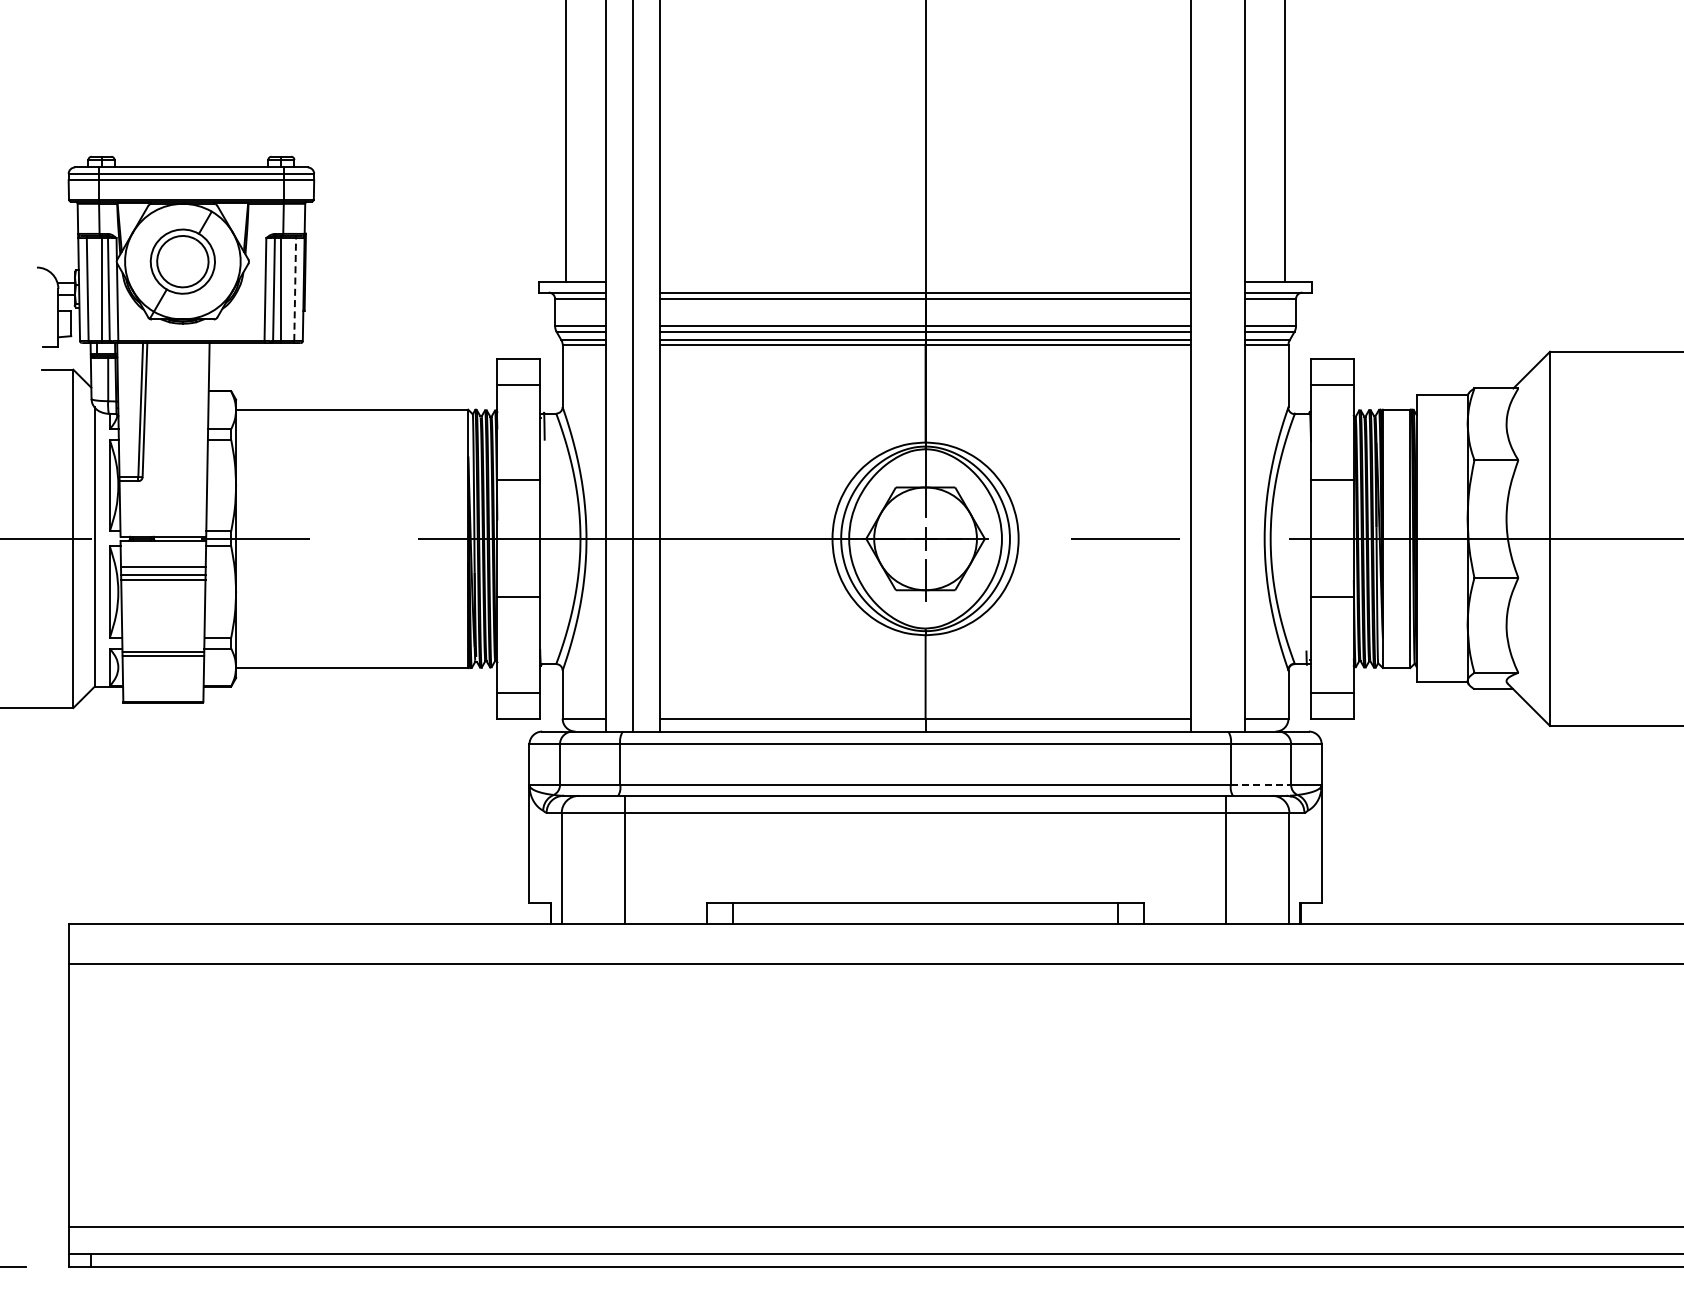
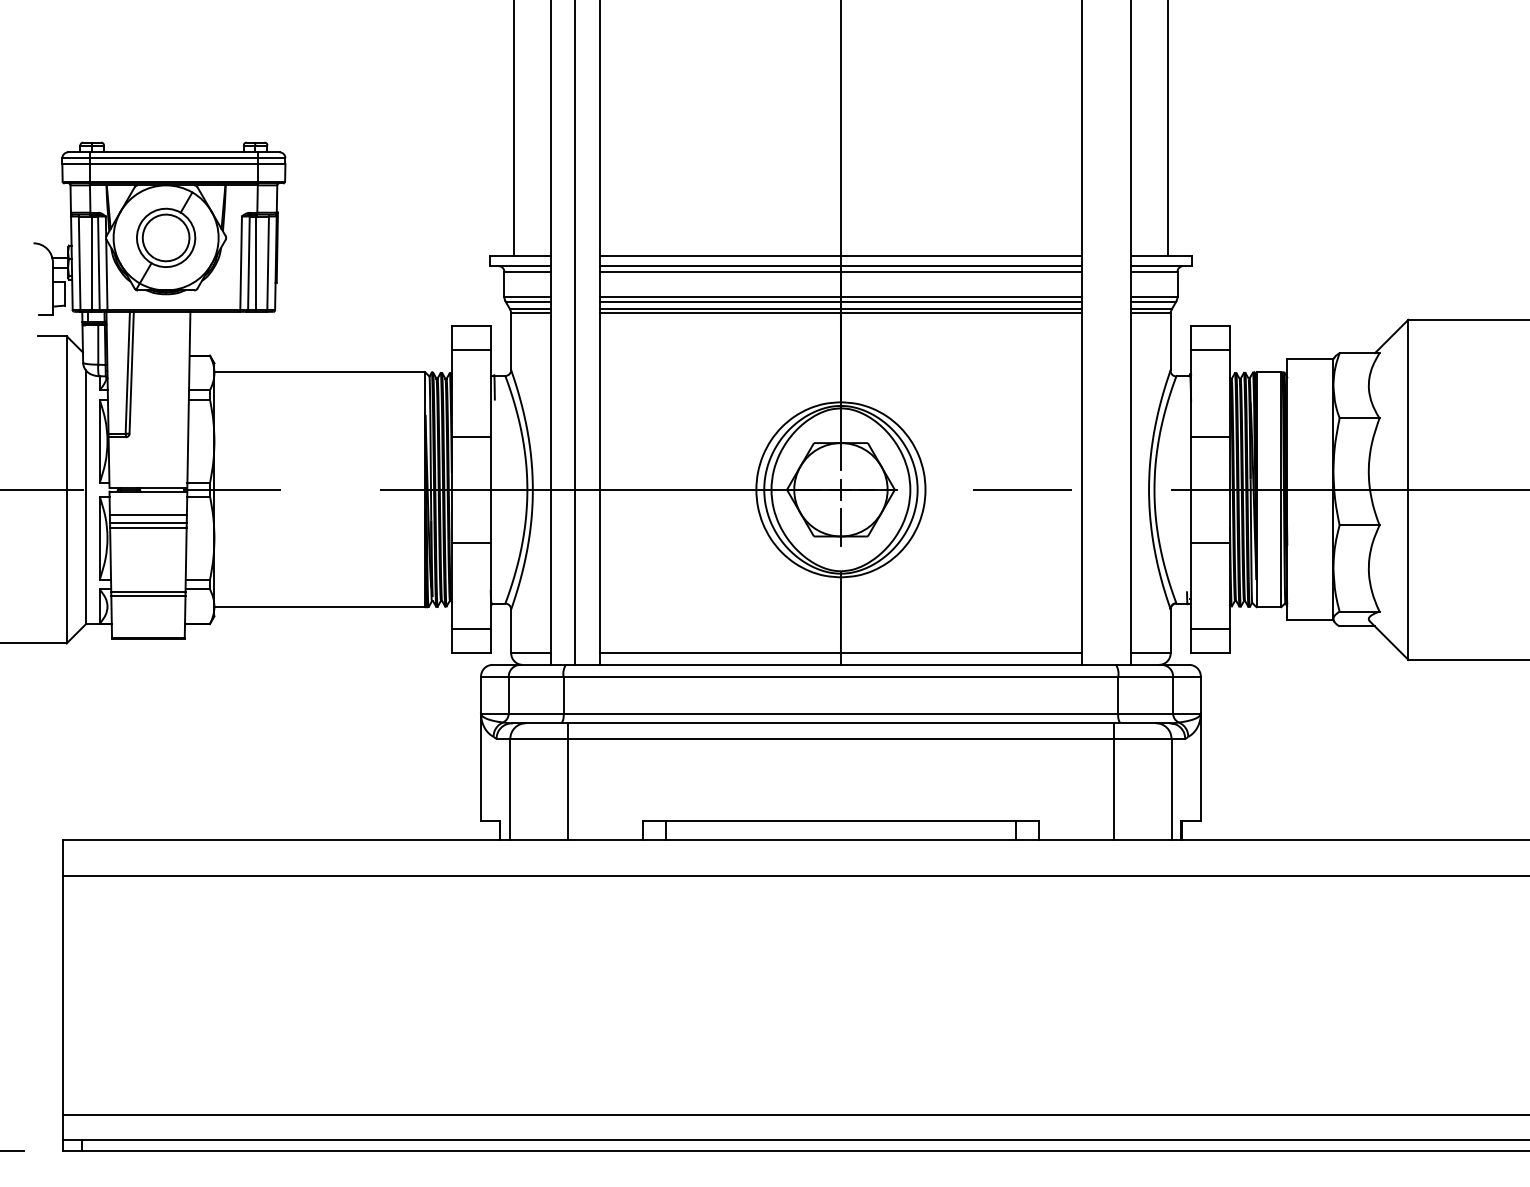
line: (925, 281) -> (840, 255), added
line: (295, 289) -> (268, 263), dashed -> solid
line: (1261, 785) -> (1146, 713), dashed -> solid

